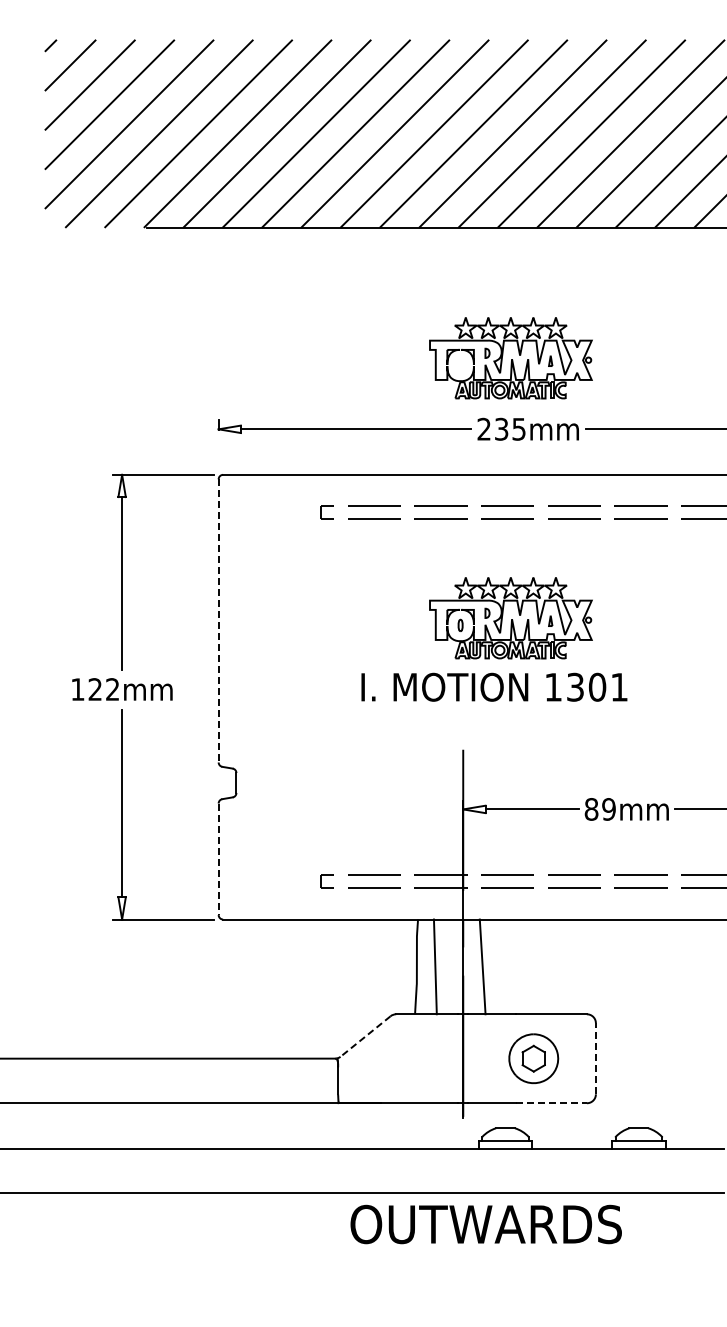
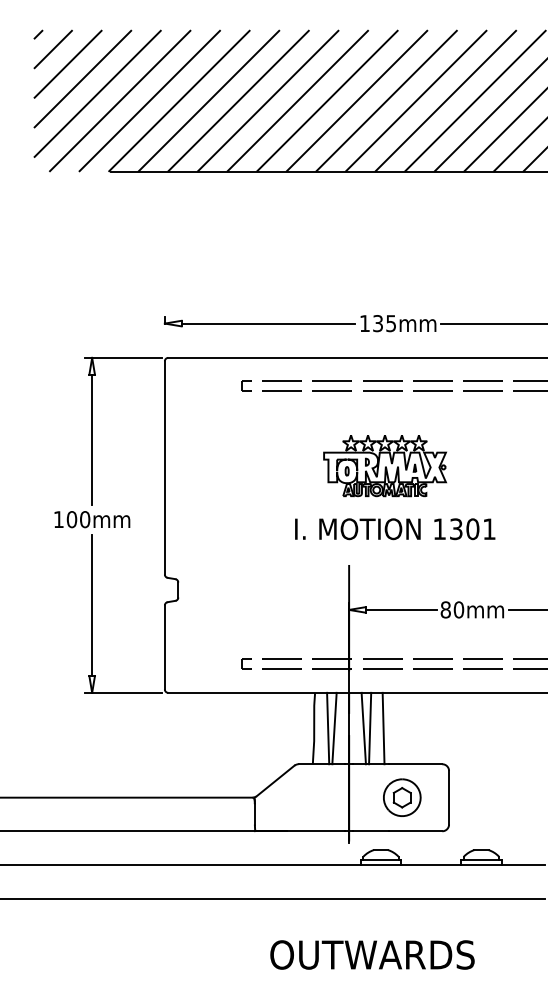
part: (510, 358) -> (384, 270), removed
text: (483, 428) -> (364, 322), 235mm -> 135mm
line: (218, 620) -> (164, 467), dashed -> solid
text: (494, 686) -> (395, 528), moved
text: (103, 689) -> (78, 519), 122mm -> 100mm
text: (608, 809) -> (458, 609), 89mm -> 80mm
line: (218, 859) -> (164, 647), dashed -> solid
line: (443, 966) -> (334, 728), added
line: (490, 966) -> (369, 728), added
line: (508, 966) -> (383, 728), added
line: (365, 1036) -> (275, 780), dashed -> solid
line: (595, 1058) -> (448, 797), dashed -> solid
line: (551, 1103) -> (415, 831), dashed -> solid
text: (485, 1224) -> (371, 954), moved

